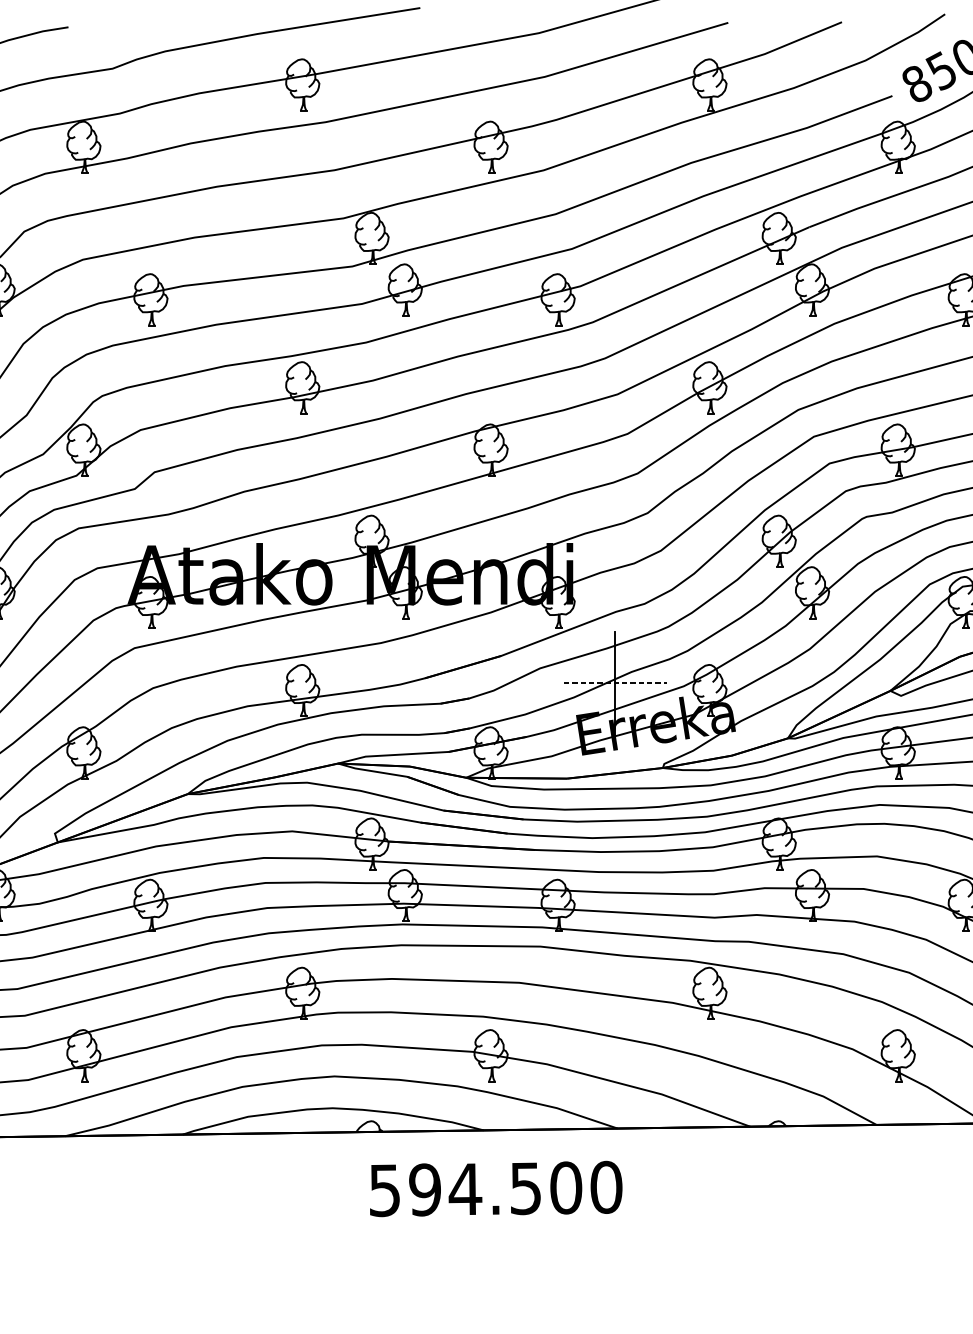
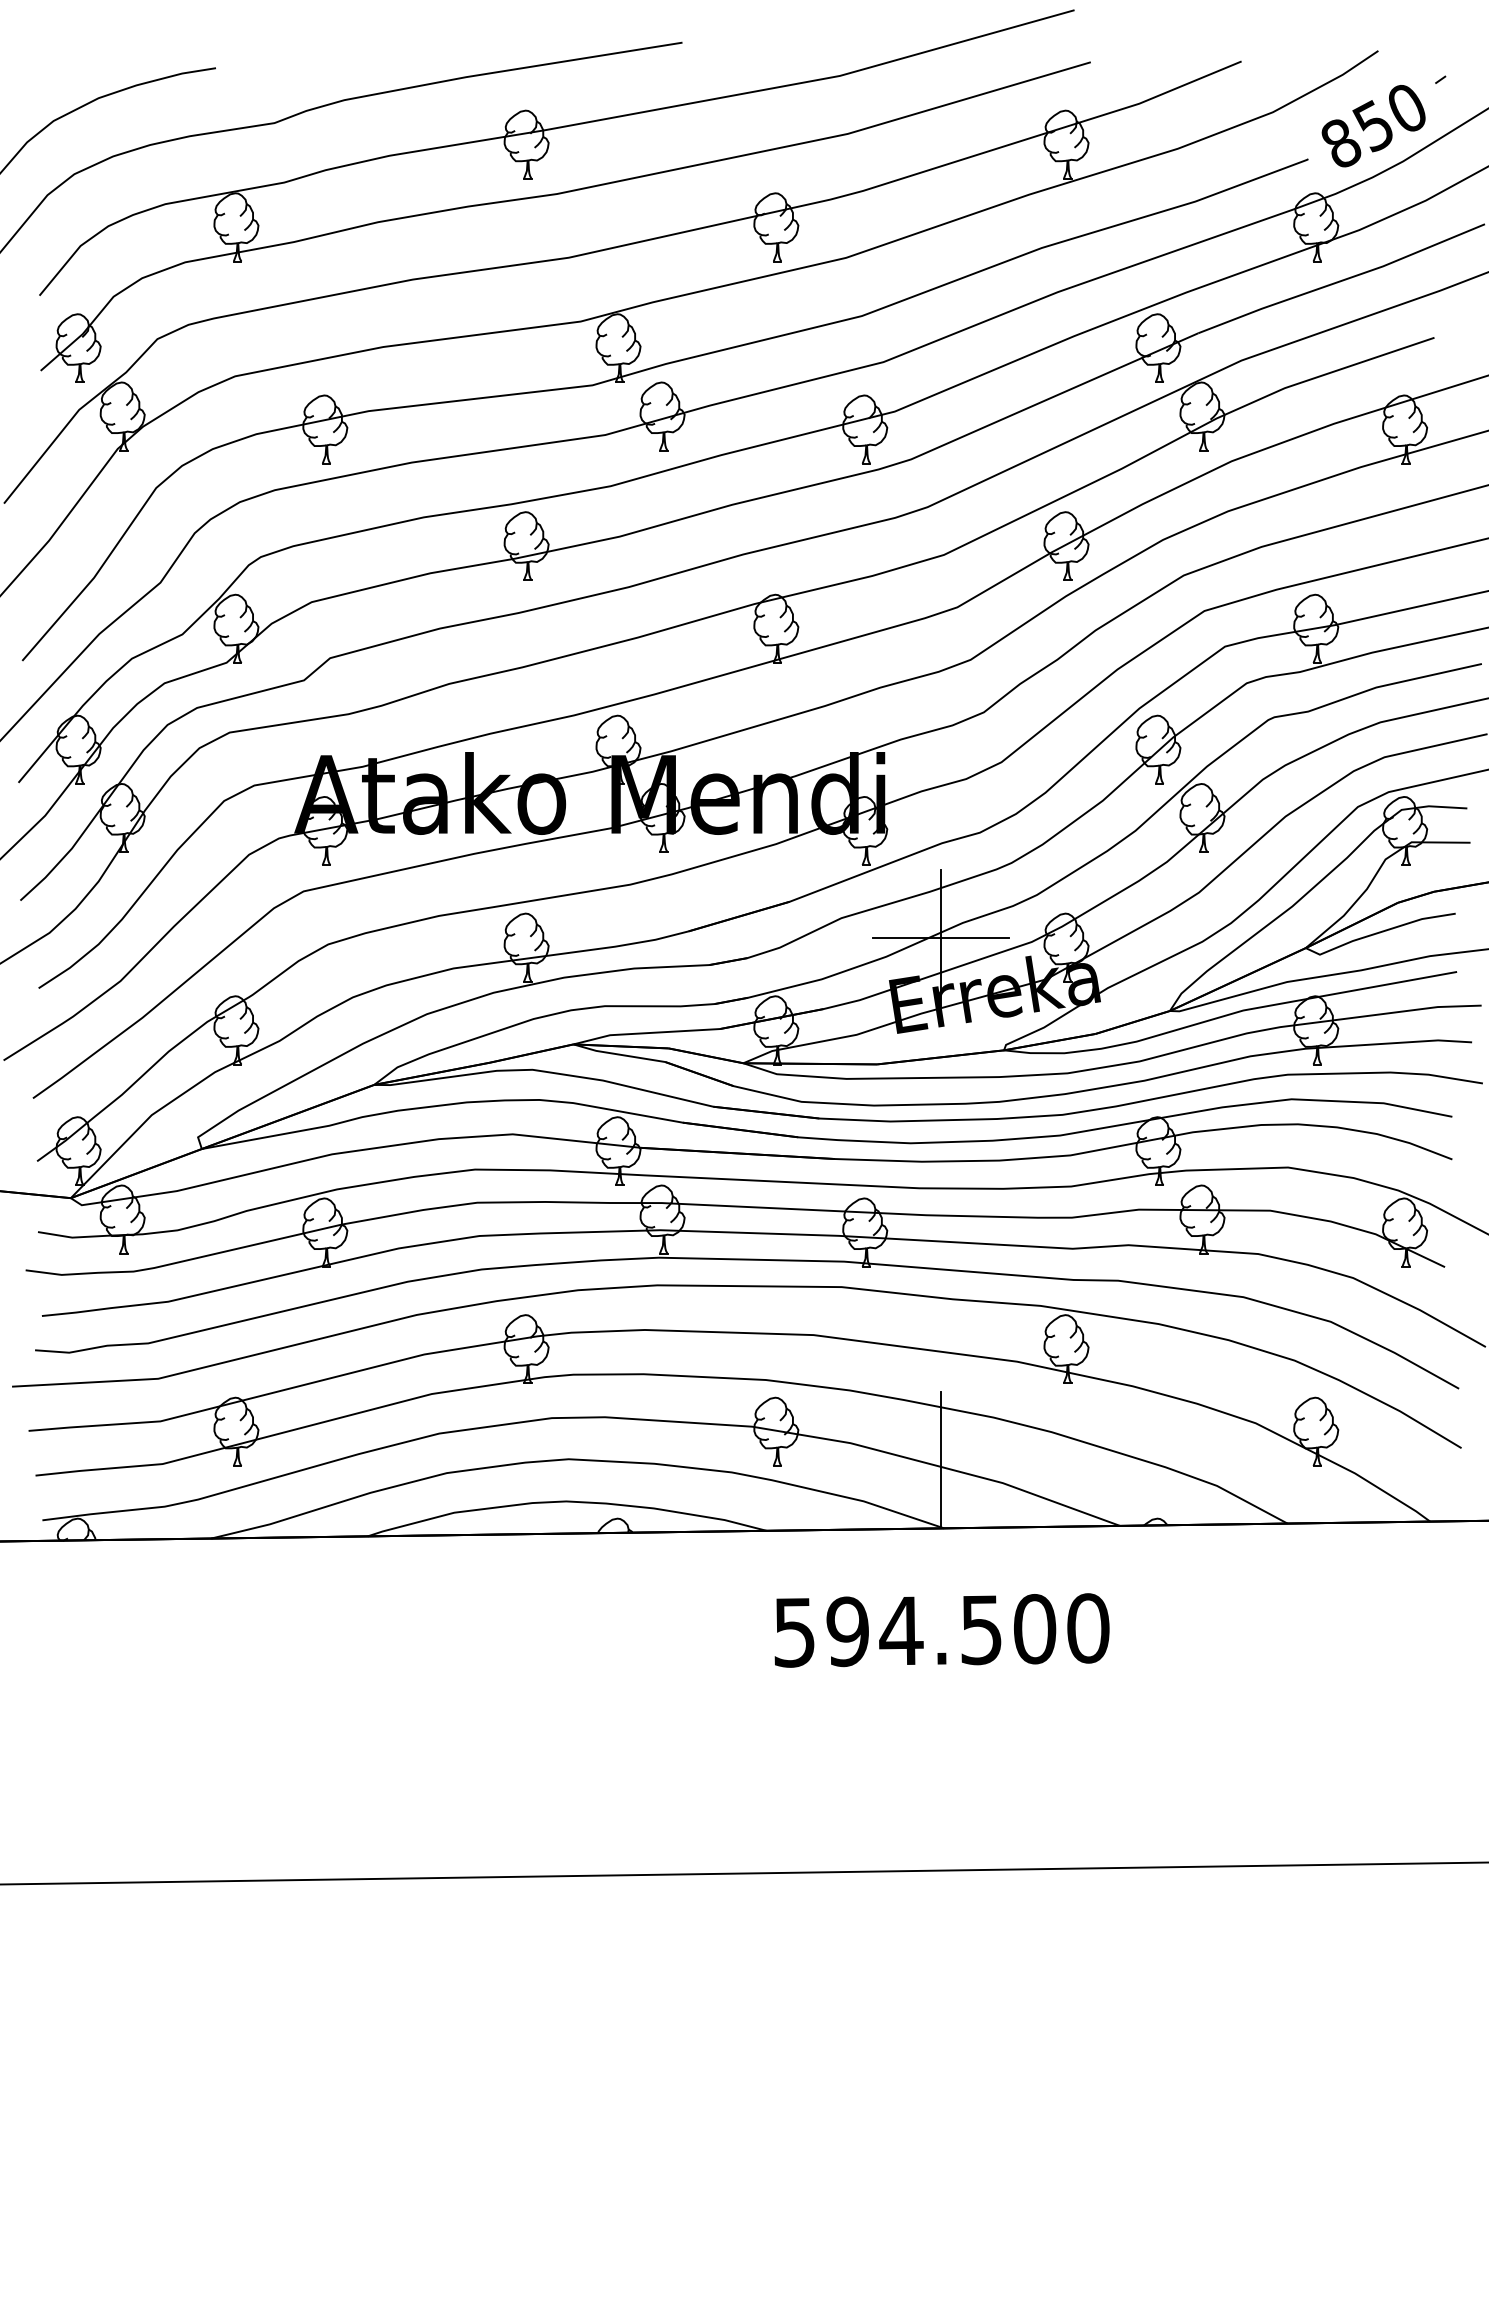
line: (615, 682) -> (941, 937), dashed -> solid
line: (615, 1077) -> (941, 1460), added
text: (495, 1188) -> (941, 1630), moved

